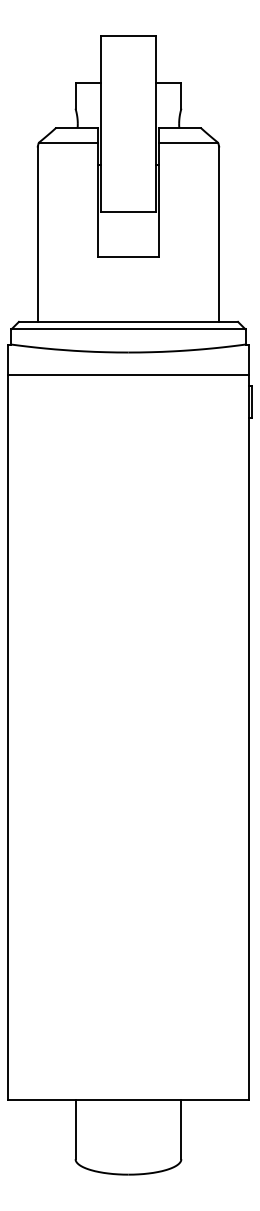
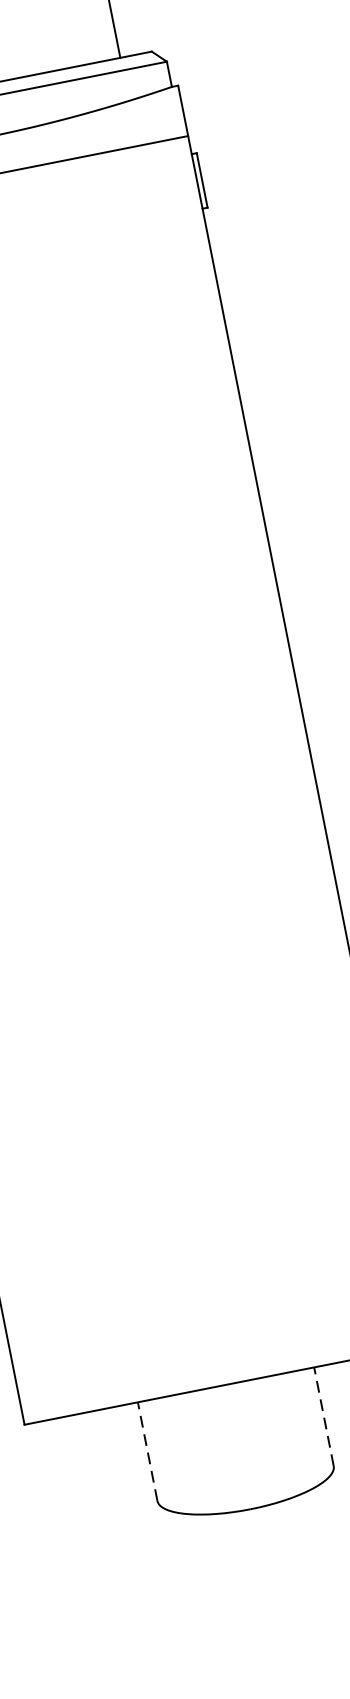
line: (75, 1129) -> (147, 1451), solid -> dashed
line: (181, 1129) -> (324, 1416), solid -> dashed

